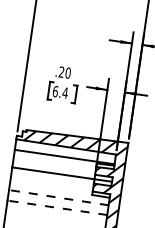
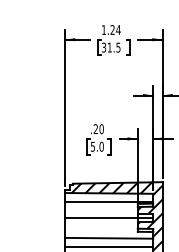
text: (59, 91) -> (96, 146), 6.4 -> 5.0
line: (58, 197) -> (108, 238), dashed -> solid
line: (56, 207) -> (108, 247), dashed -> solid

